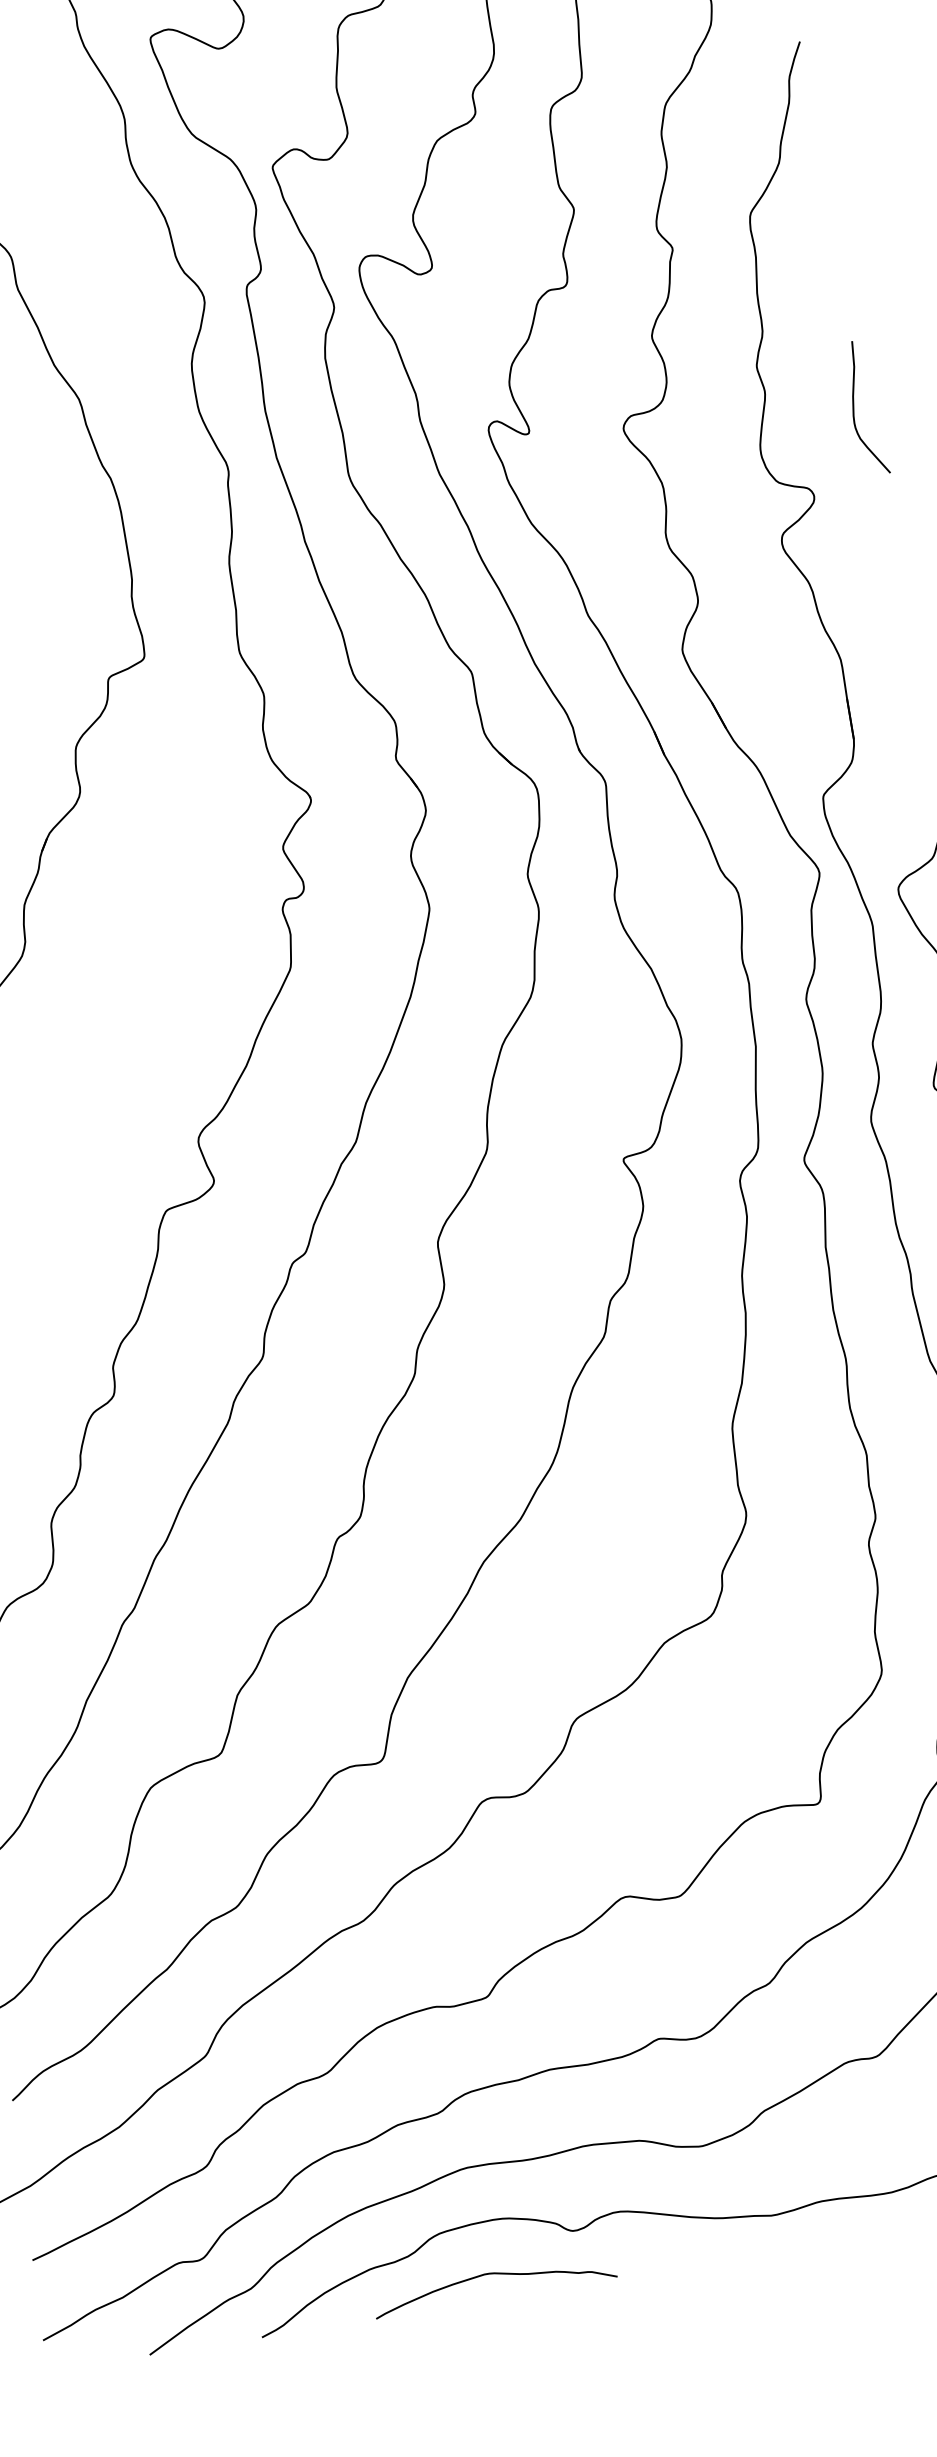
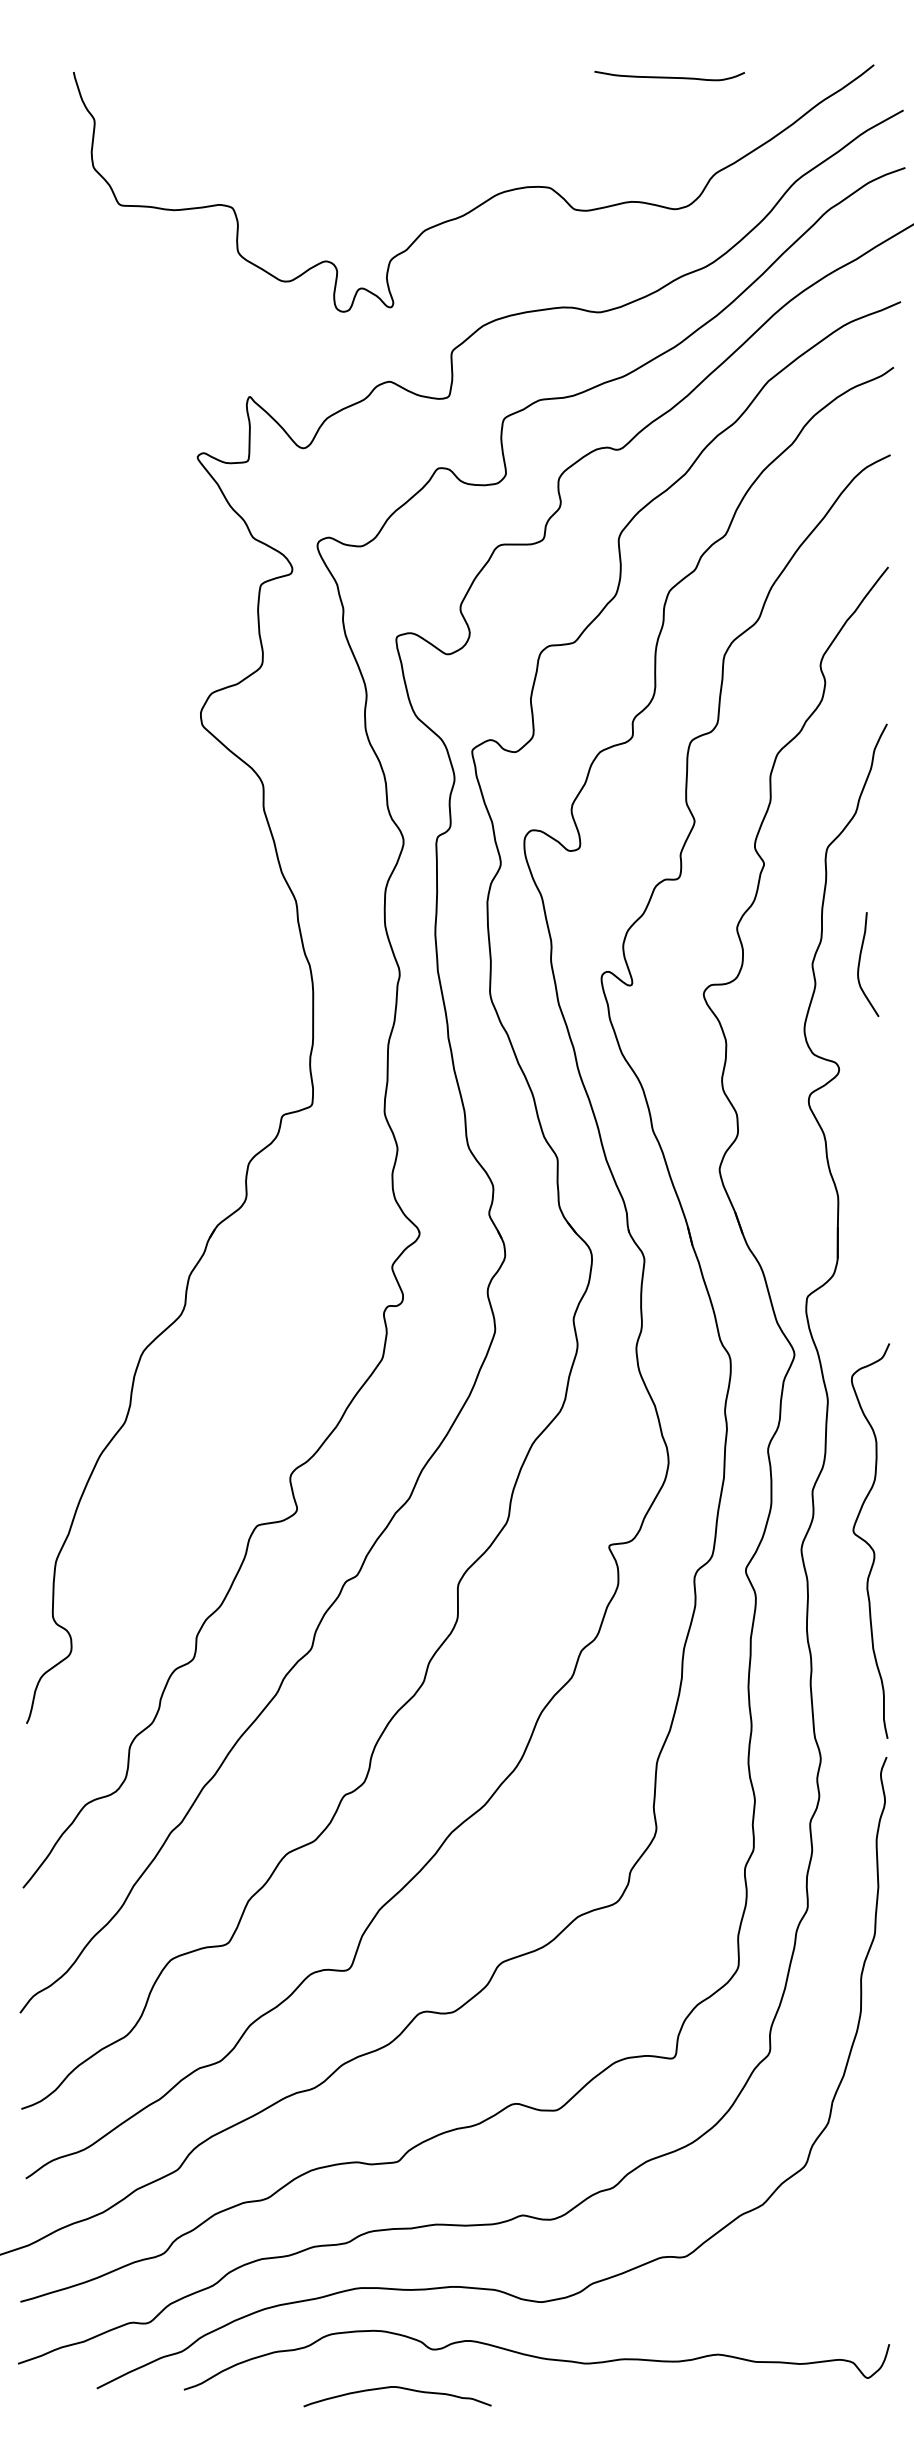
curve: (854, 407) -> (860, 962), moved
curve: (492, 2275) -> (397, 2388), moved

